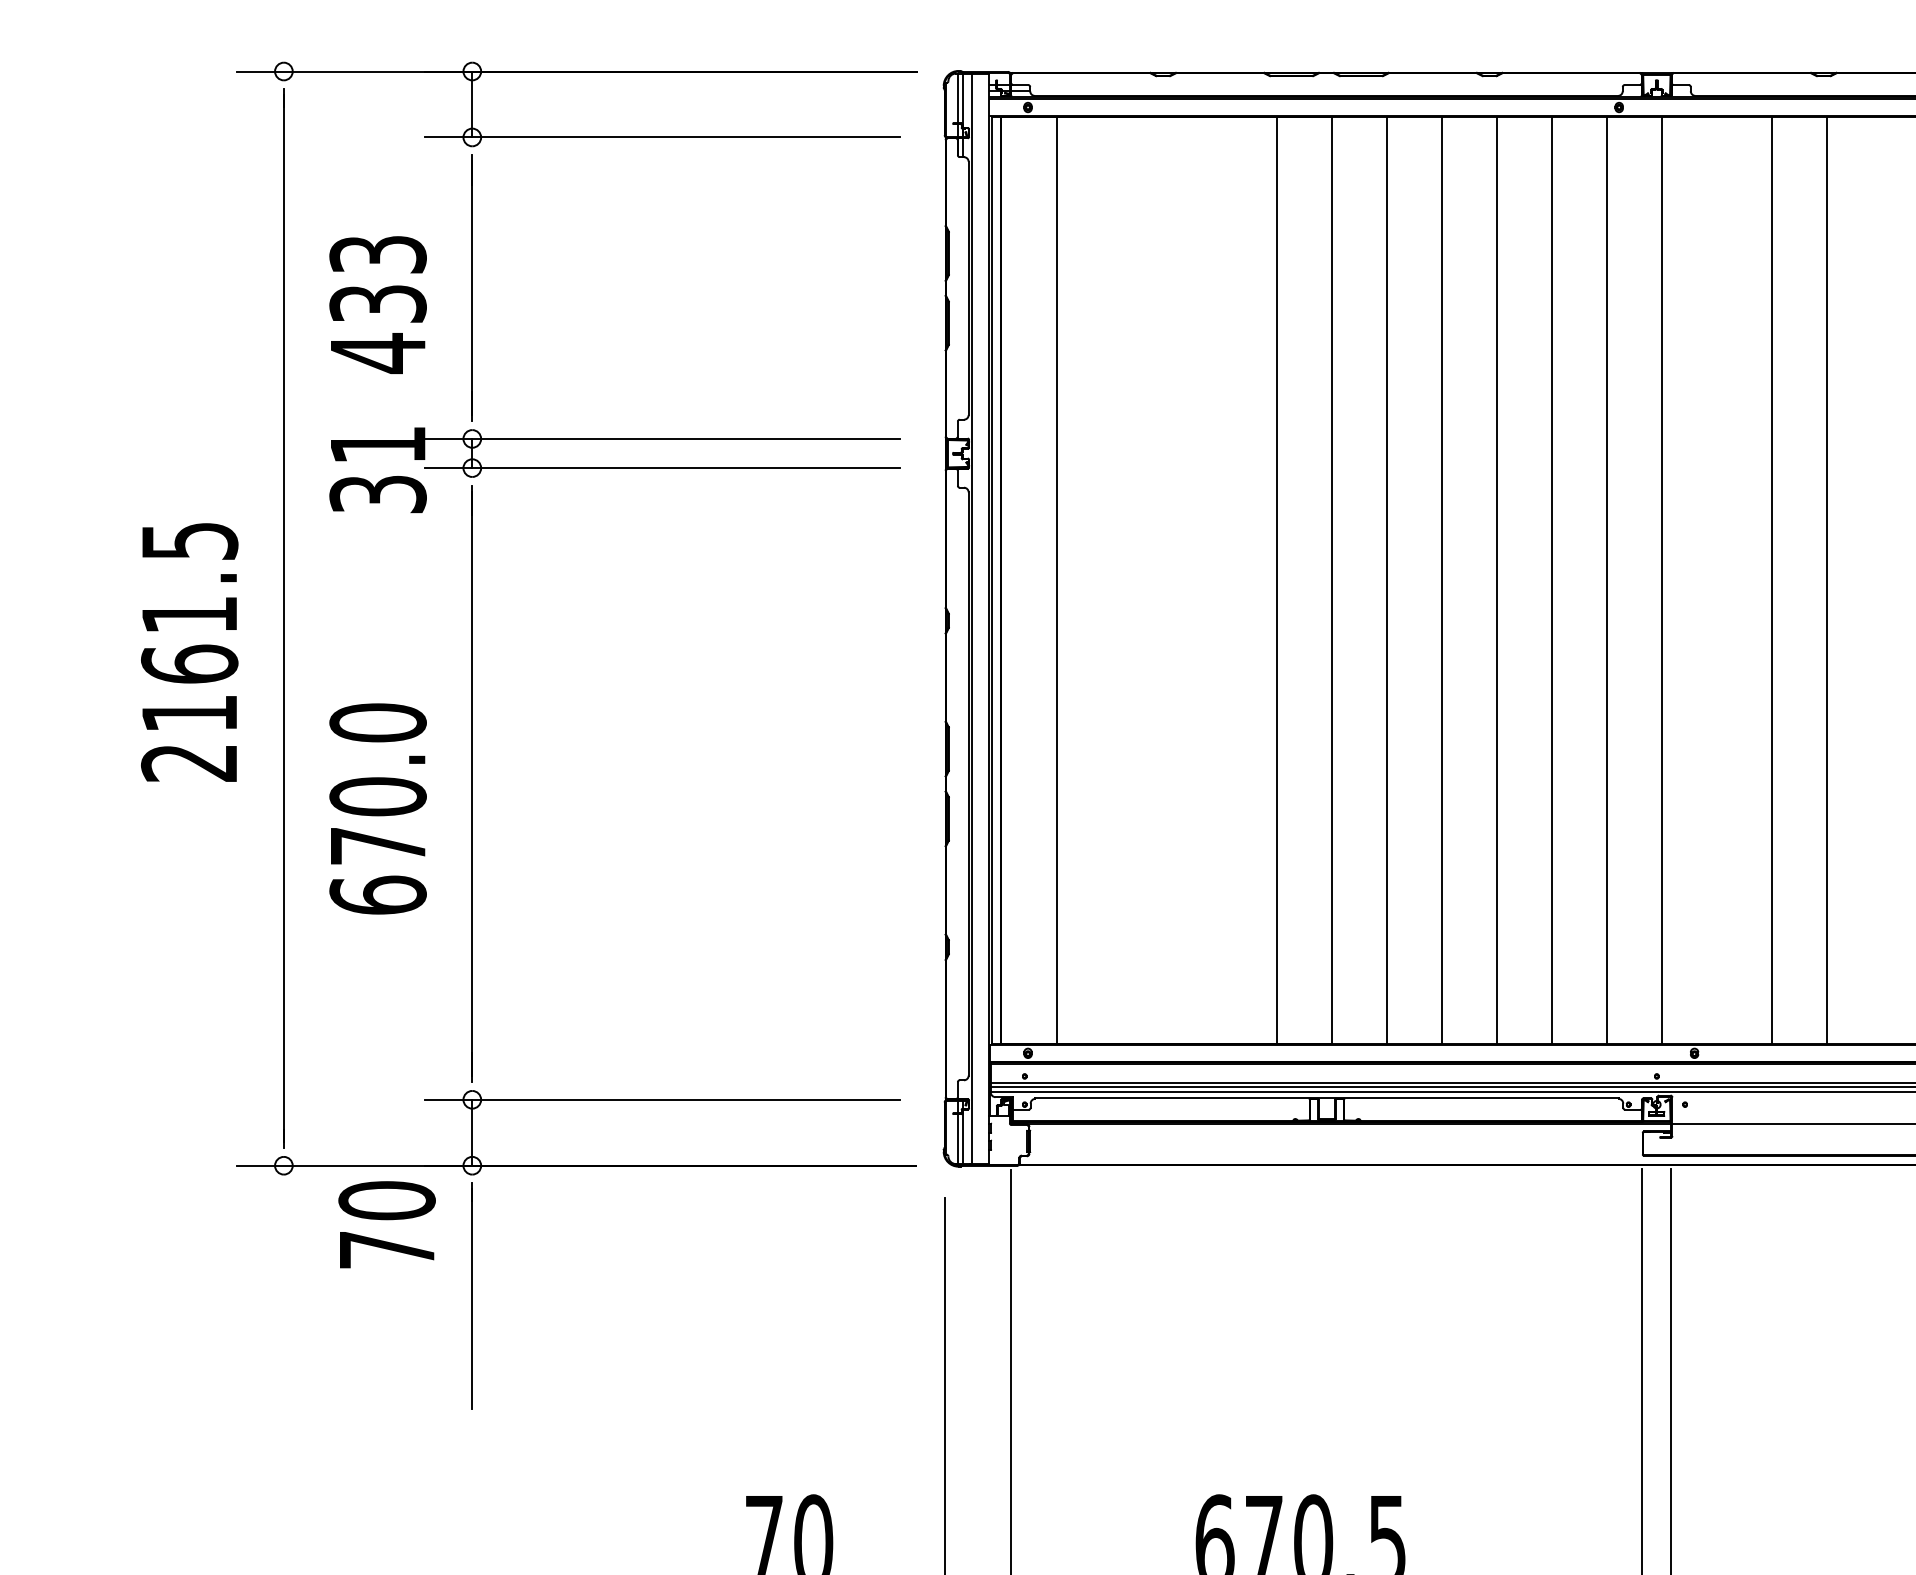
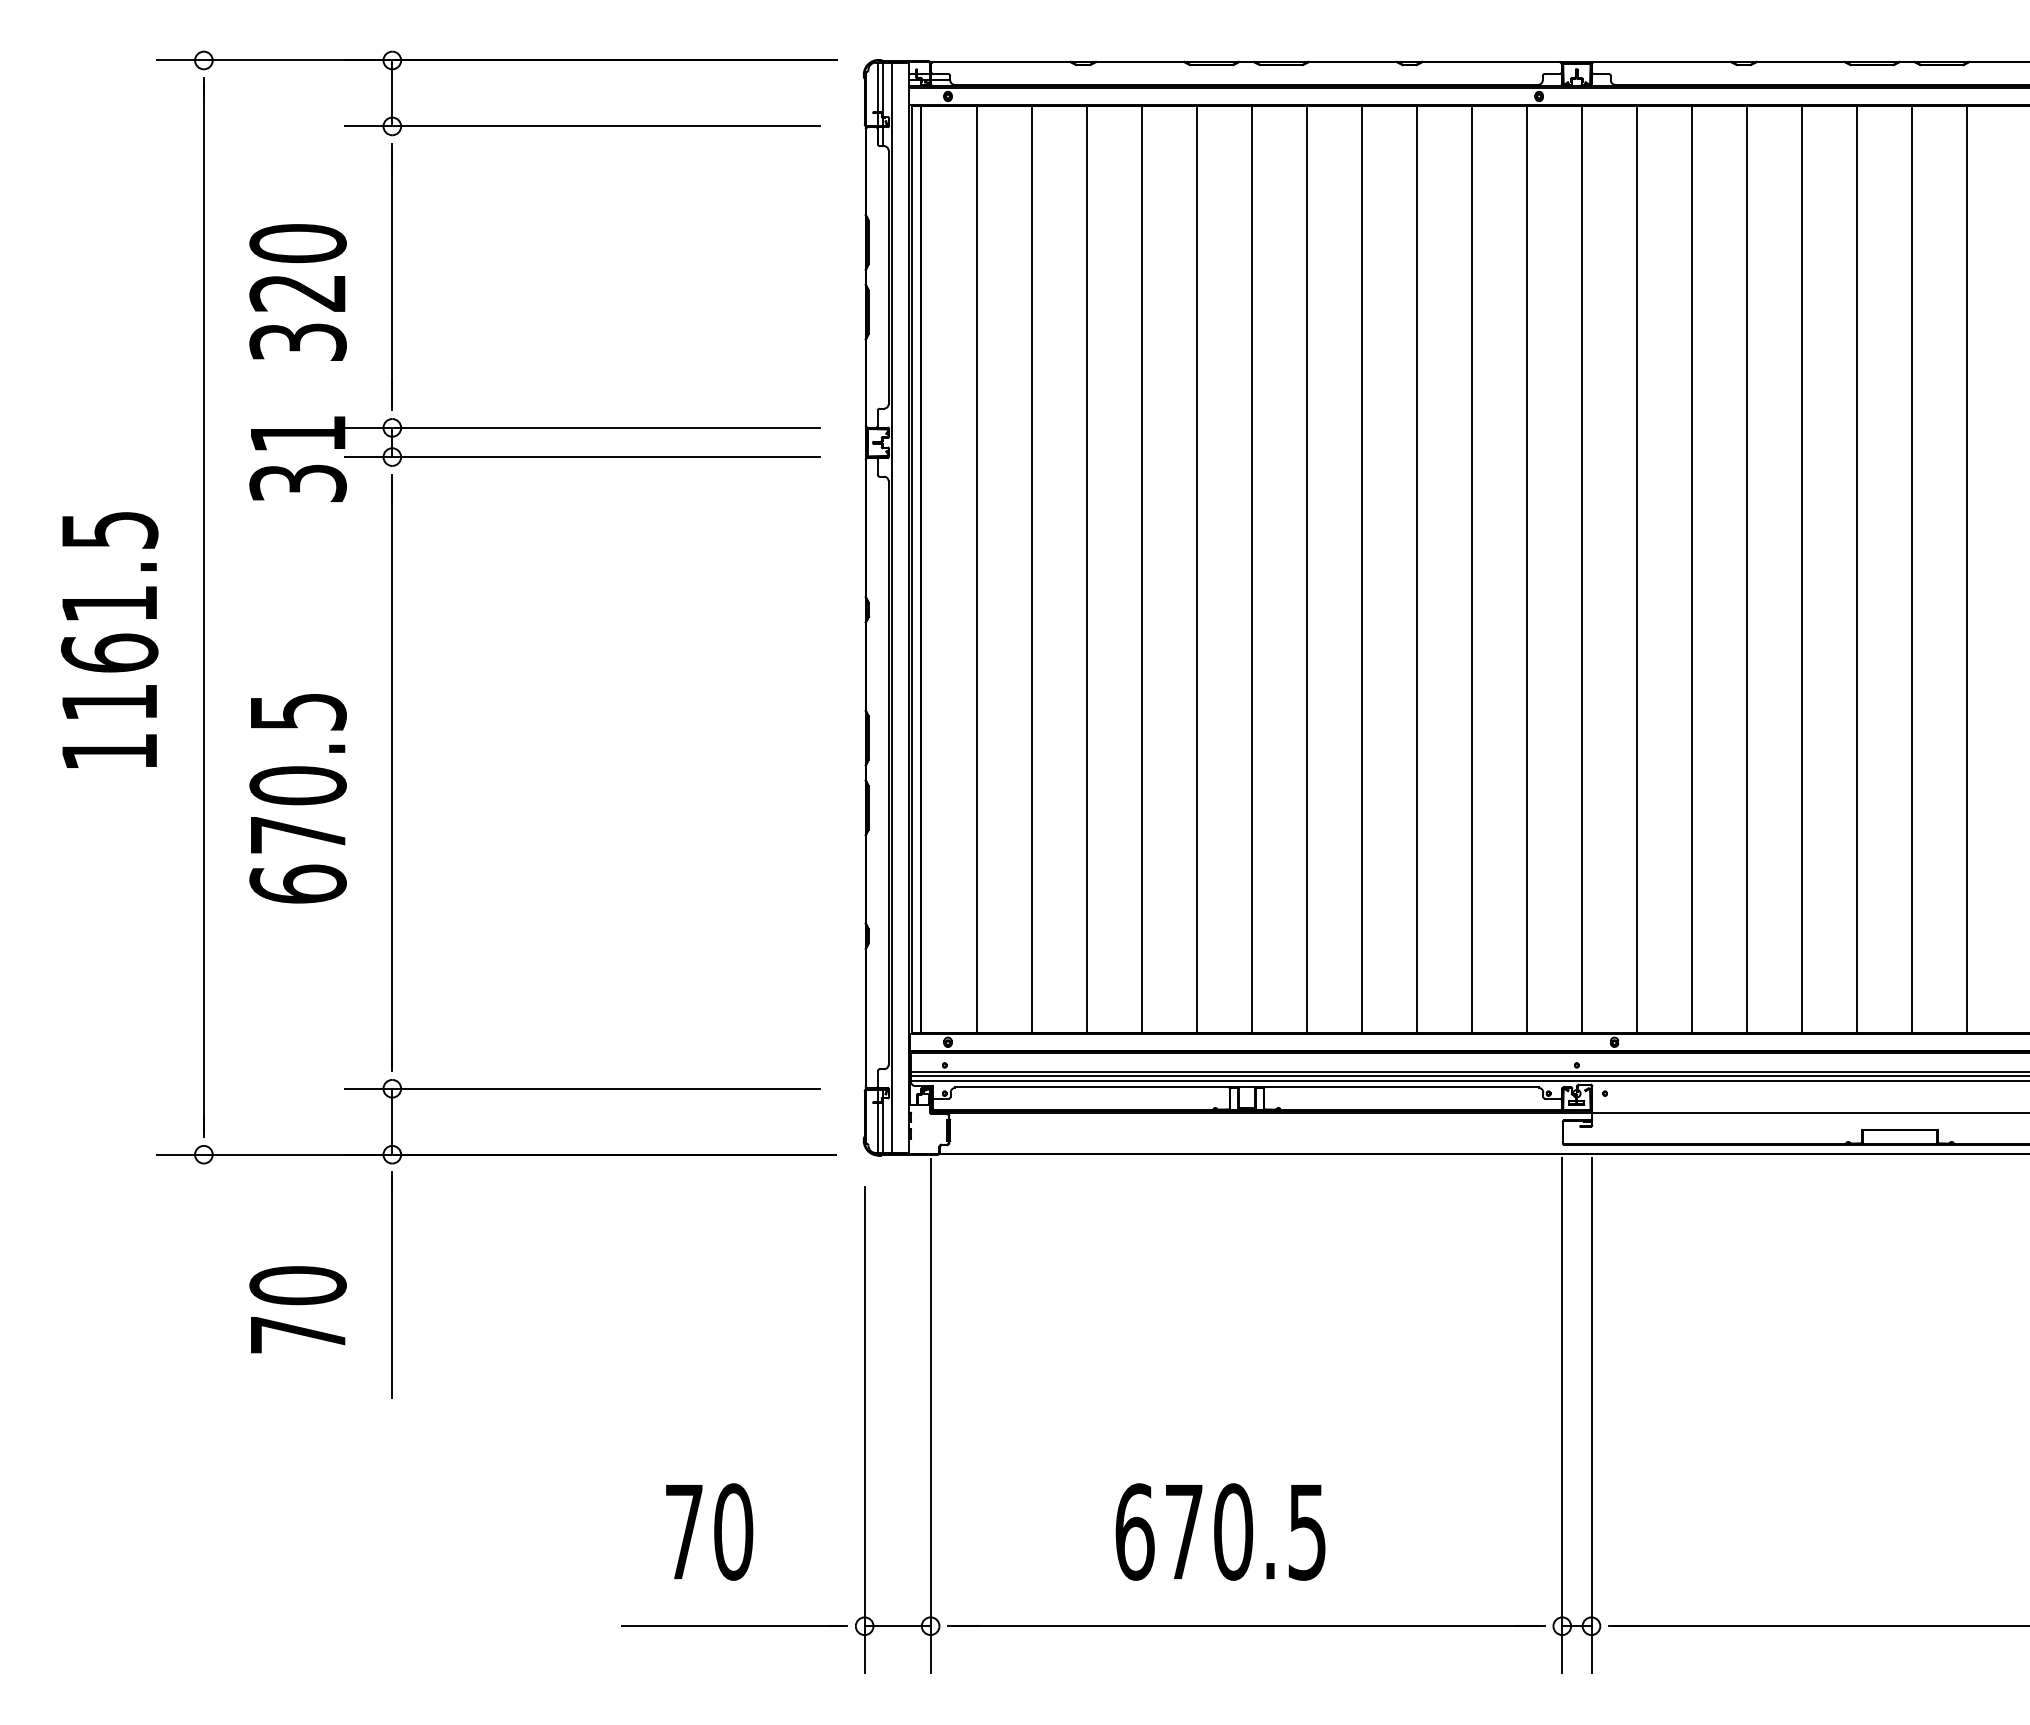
text: (377, 304) -> (297, 293), 433 -> 320
line: (1111, 580) -> (1031, 569), added
line: (1166, 580) -> (1086, 569), added
line: (1221, 580) -> (1141, 569), added
line: (1716, 580) -> (1636, 569), added
line: (1882, 580) -> (1802, 569), added
text: (377, 722) -> (297, 711), 670.0 -> 670.5
text: (188, 763) -> (108, 752), 2161.5 -> 1161.5
text: (386, 1224) -> (297, 1309), moved

